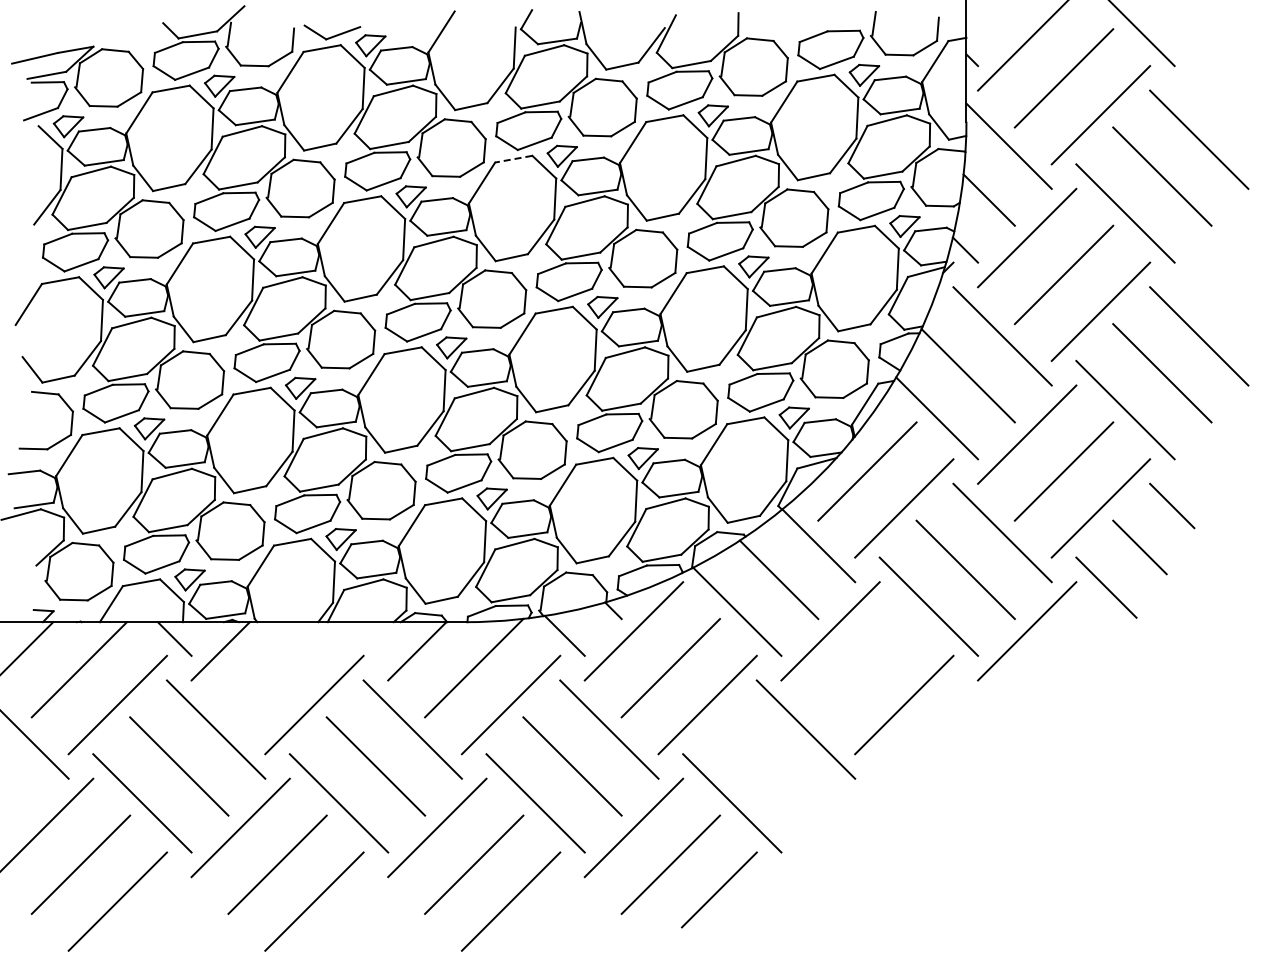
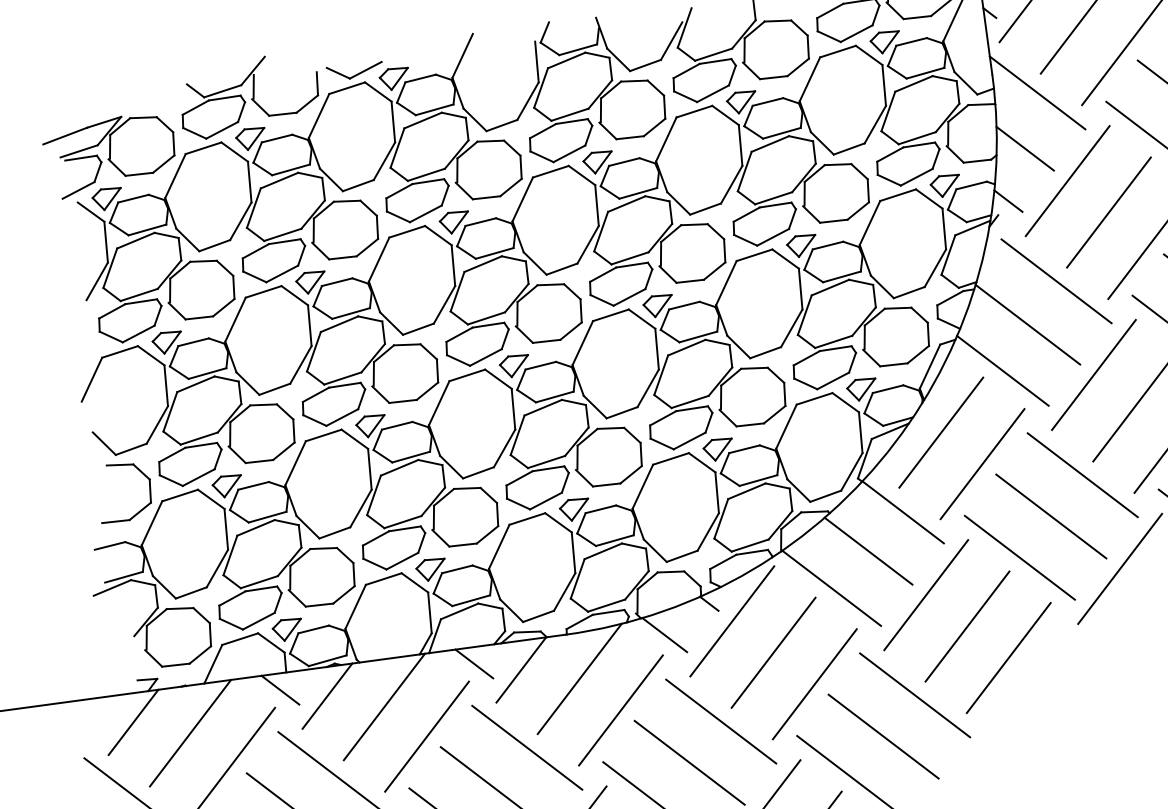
line: (513, 159) -> (550, 172), dashed -> solid
line: (371, 638) -> (474, 663), added
line: (867, 668) -> (967, 626), added
line: (275, 669) -> (383, 706), added
line: (768, 766) -> (883, 736), added

